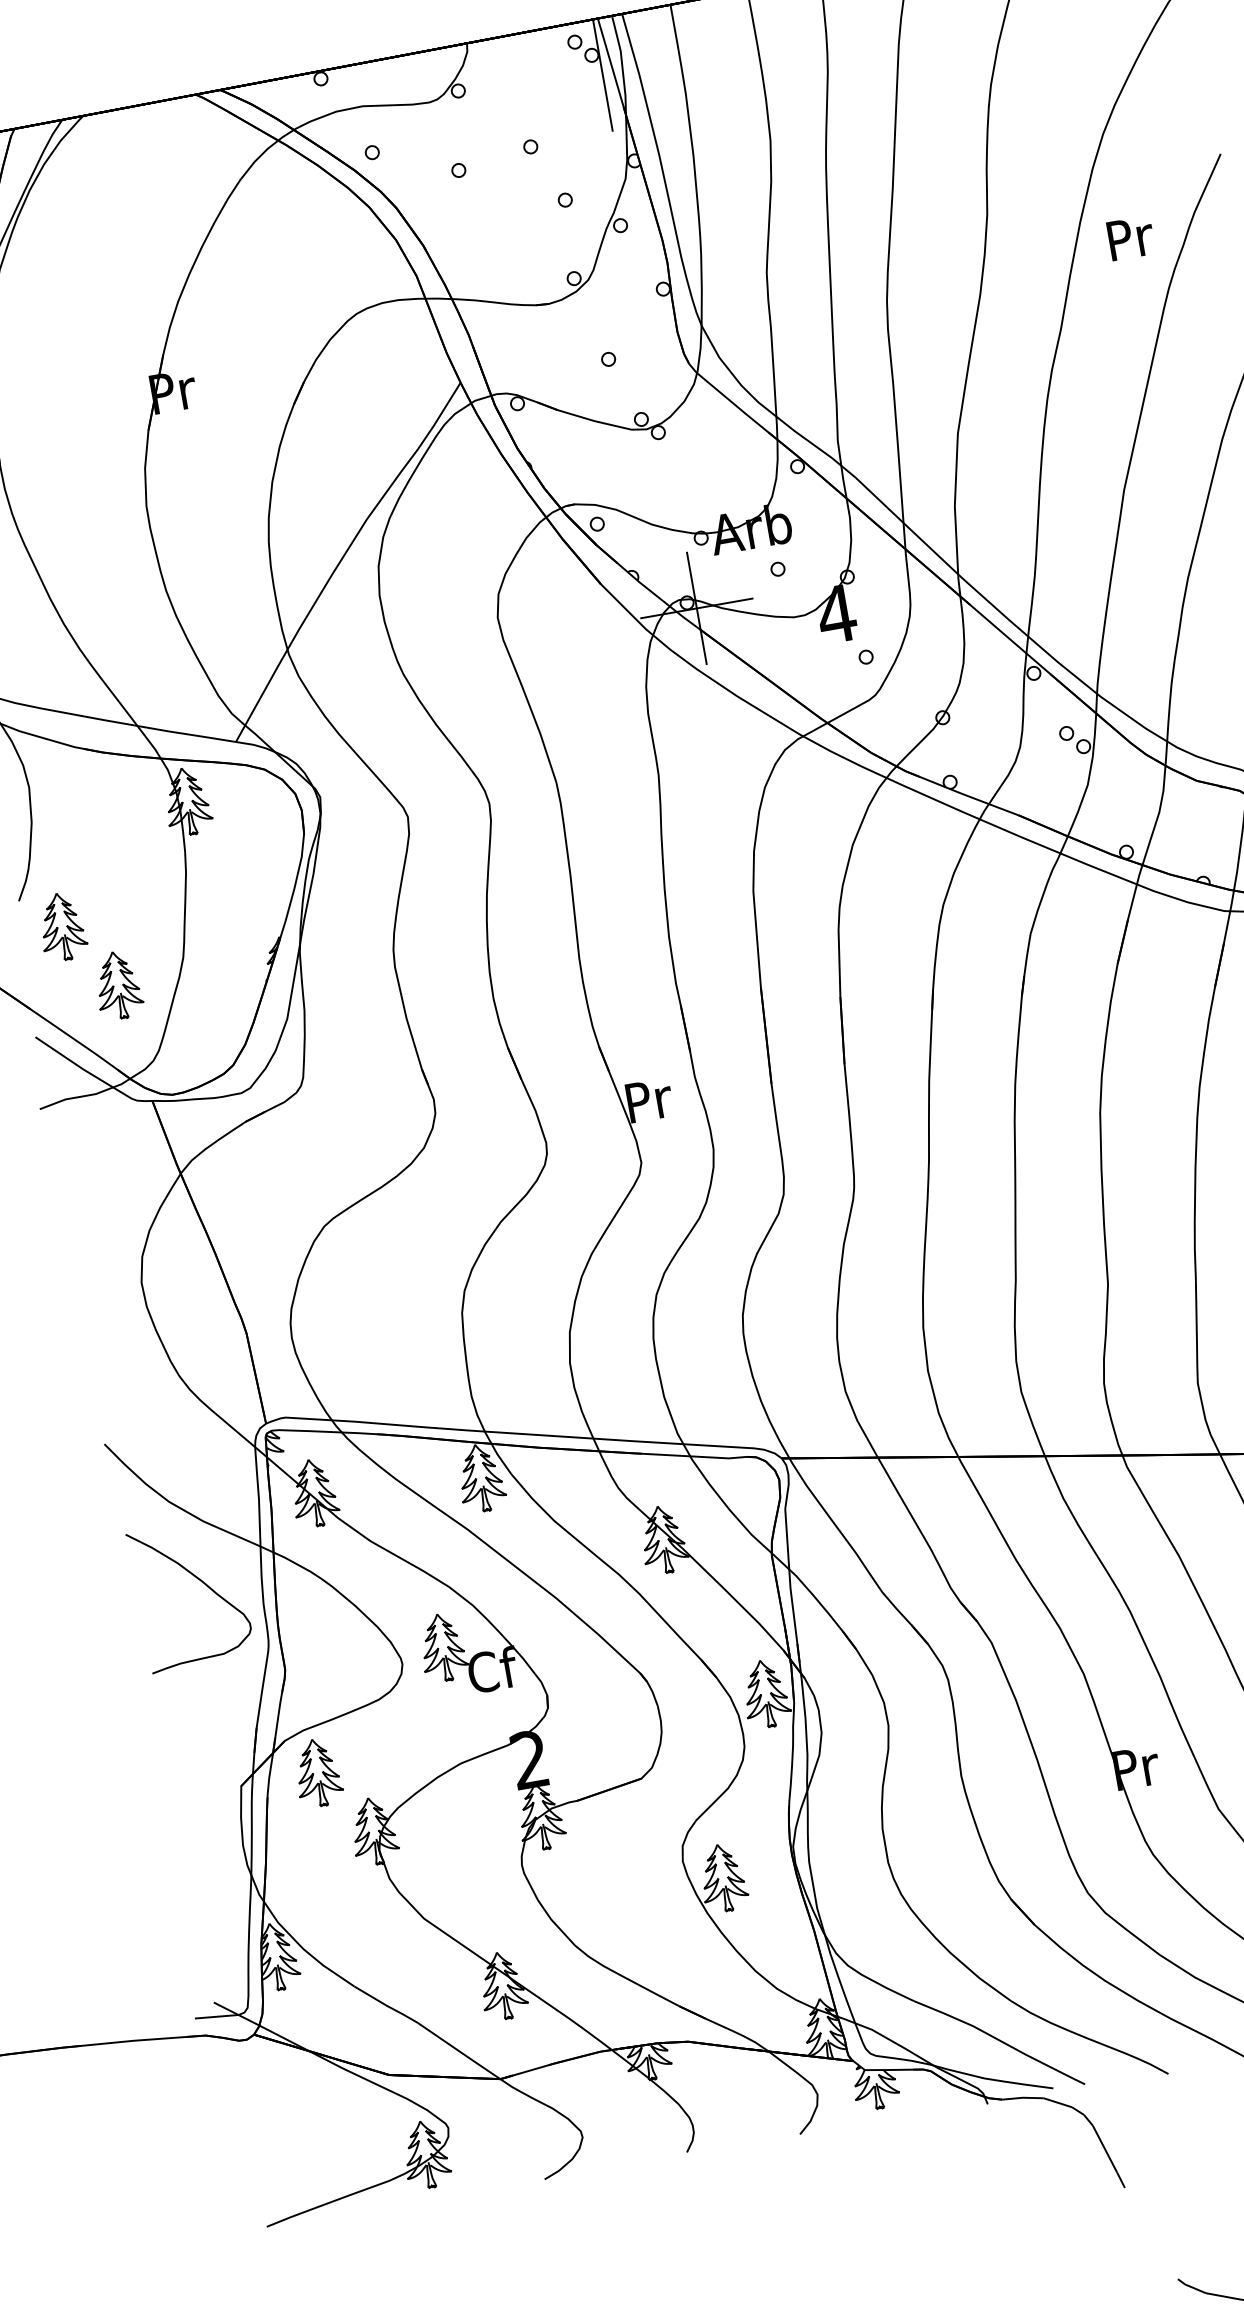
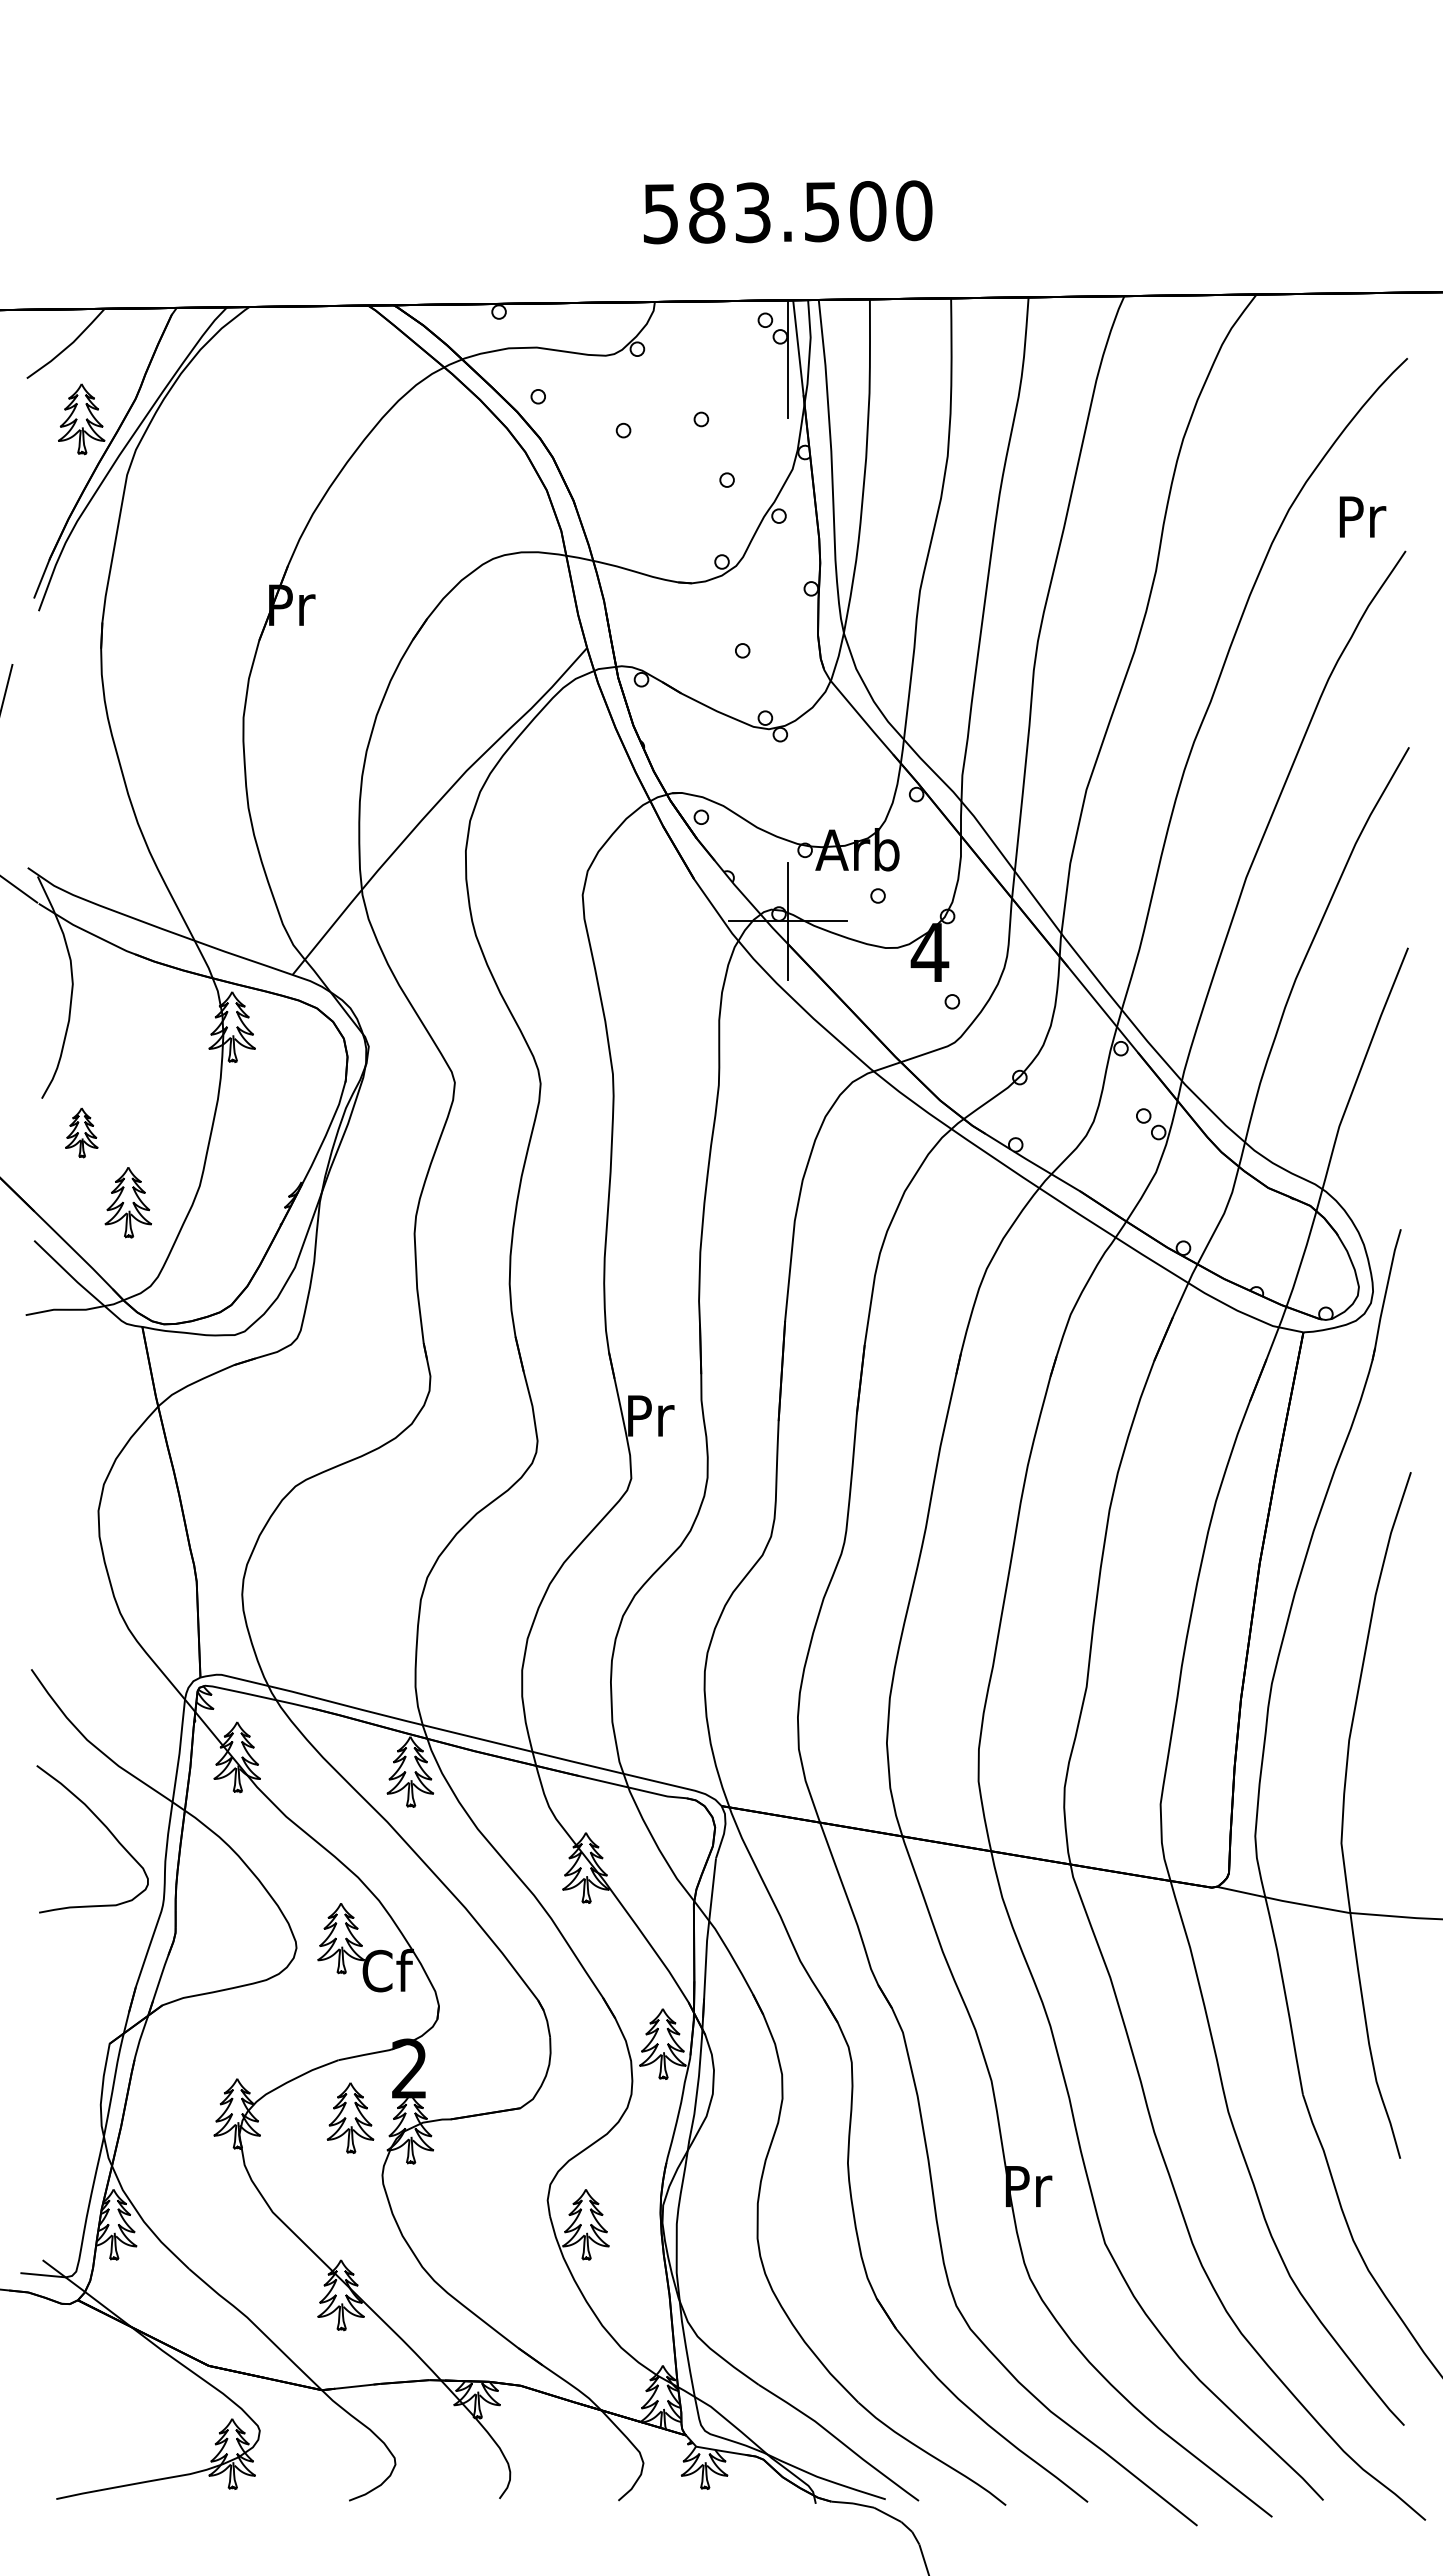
text: (1131, 237) -> (1363, 516), moved
part: (62, 926) -> (81, 1132), size x0.7
part: (317, 1772) -> (350, 2117), moved

